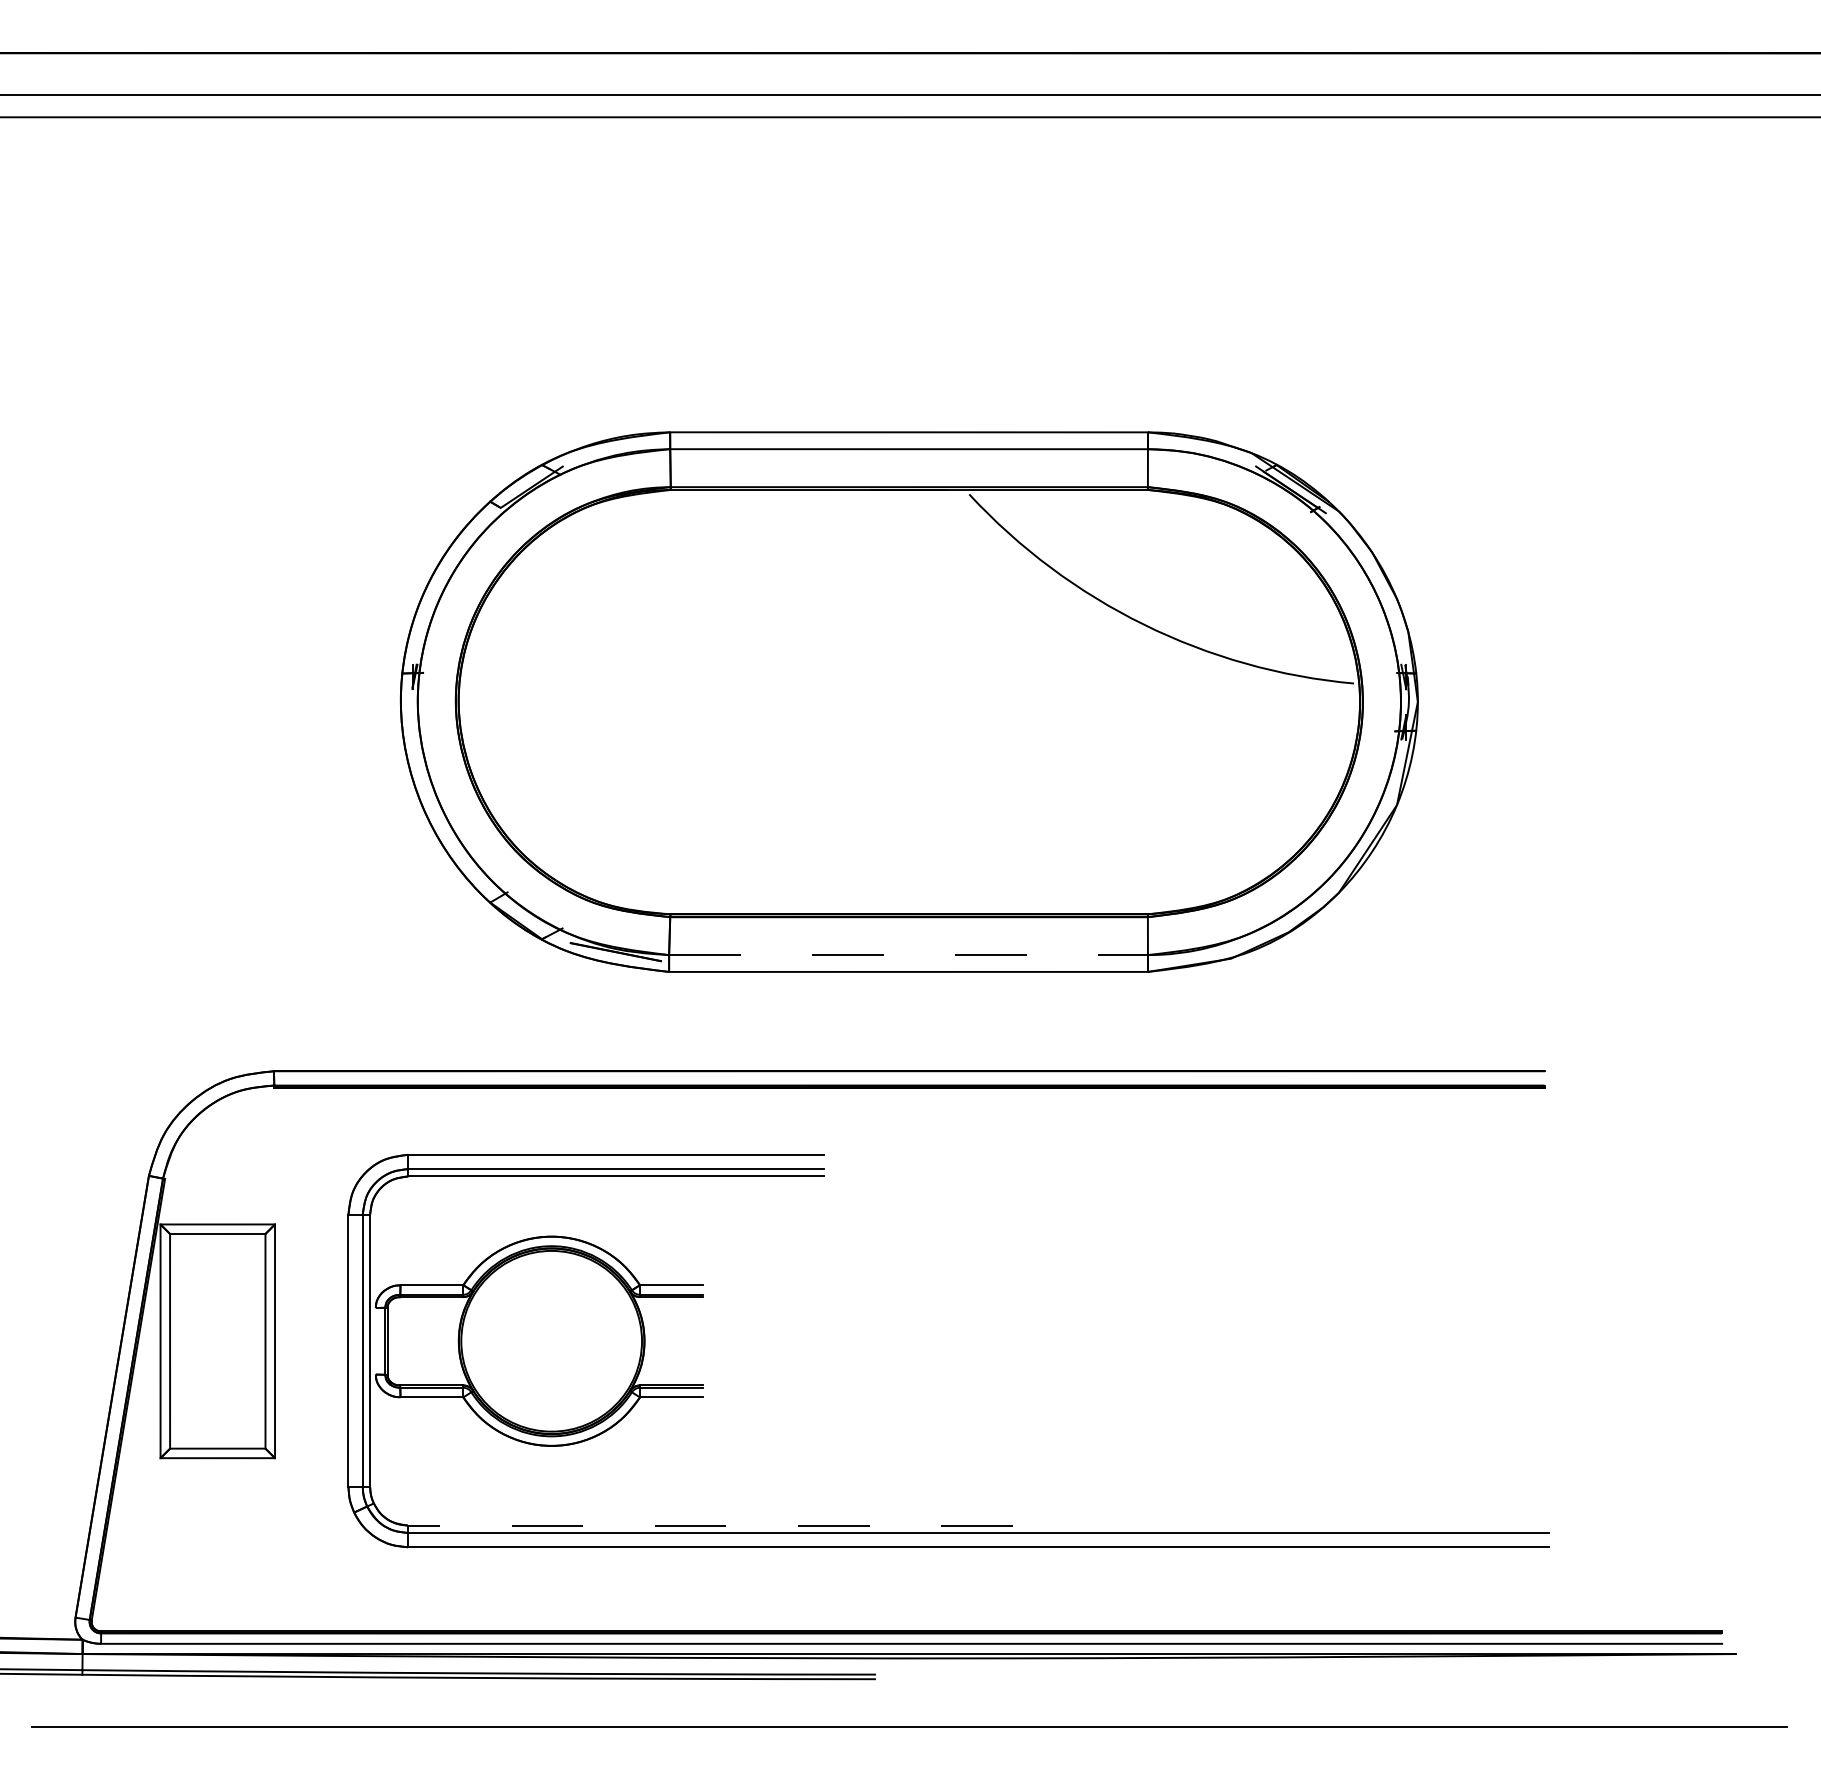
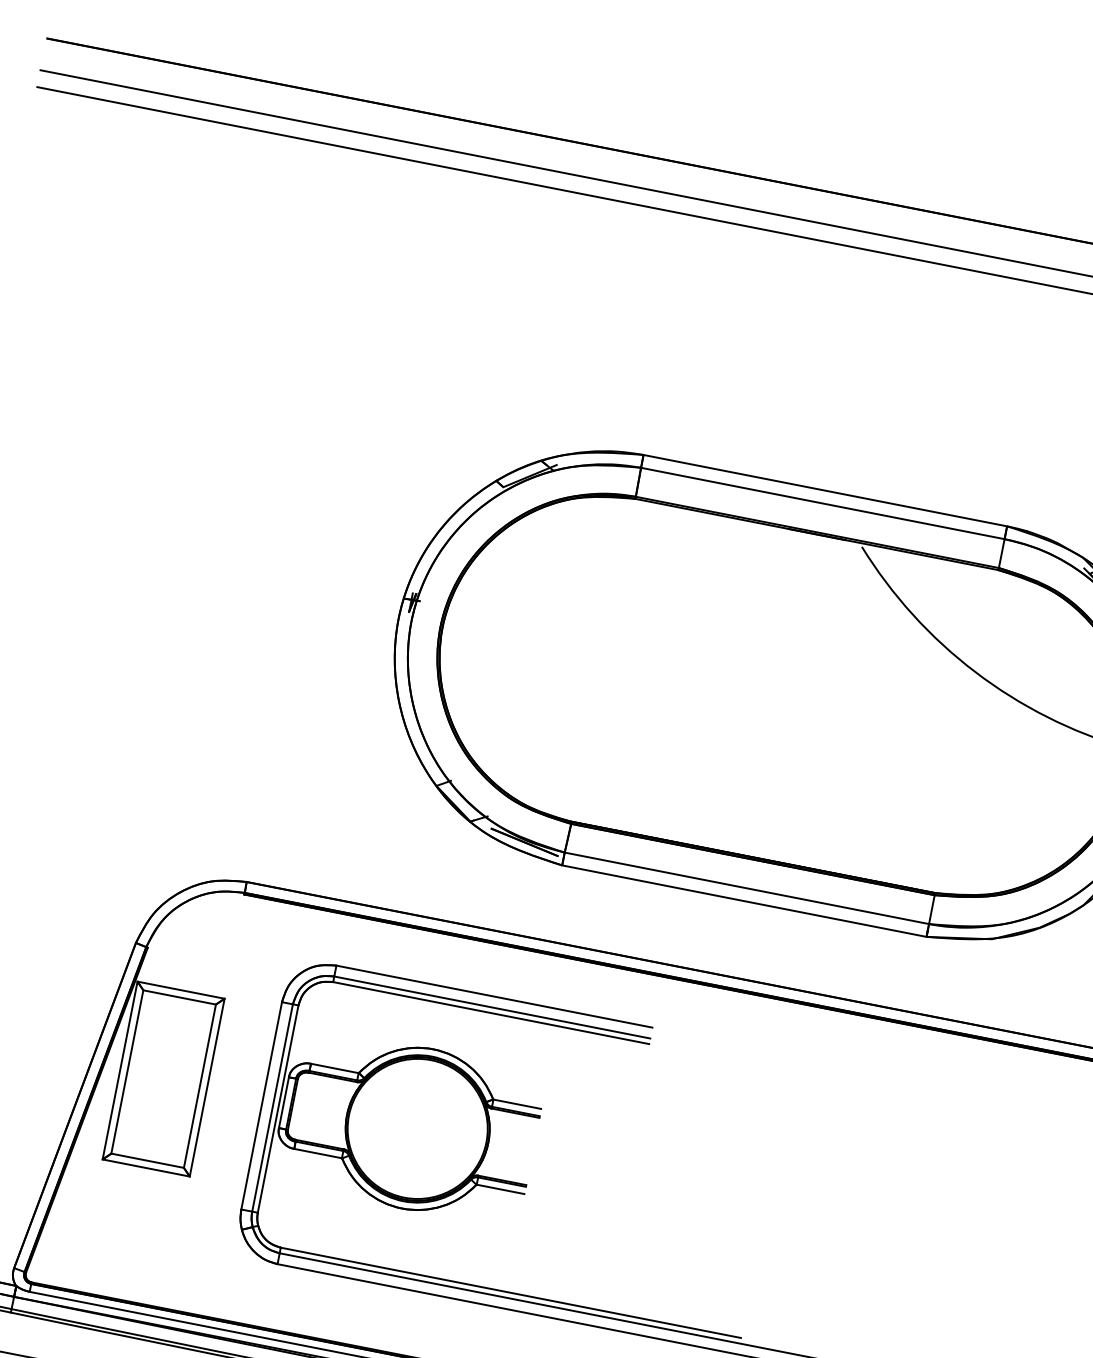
line: (909, 955) -> (747, 888), dashed -> solid
line: (375, 1341) -> (283, 1102), added
line: (709, 1525) -> (510, 1292), dashed -> solid

